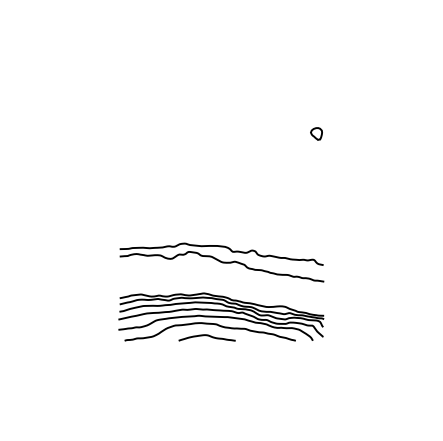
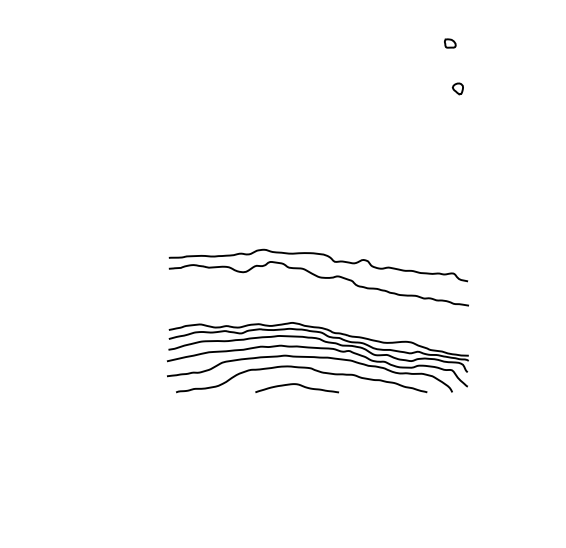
part: (311, 102) -> (450, 42), added
part: (316, 133) -> (457, 88), size x0.62

